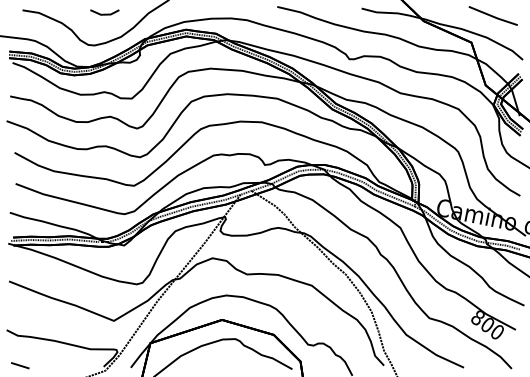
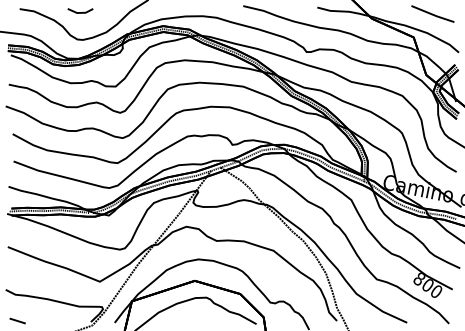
line: (104, 13) -> (80, 11), moved

